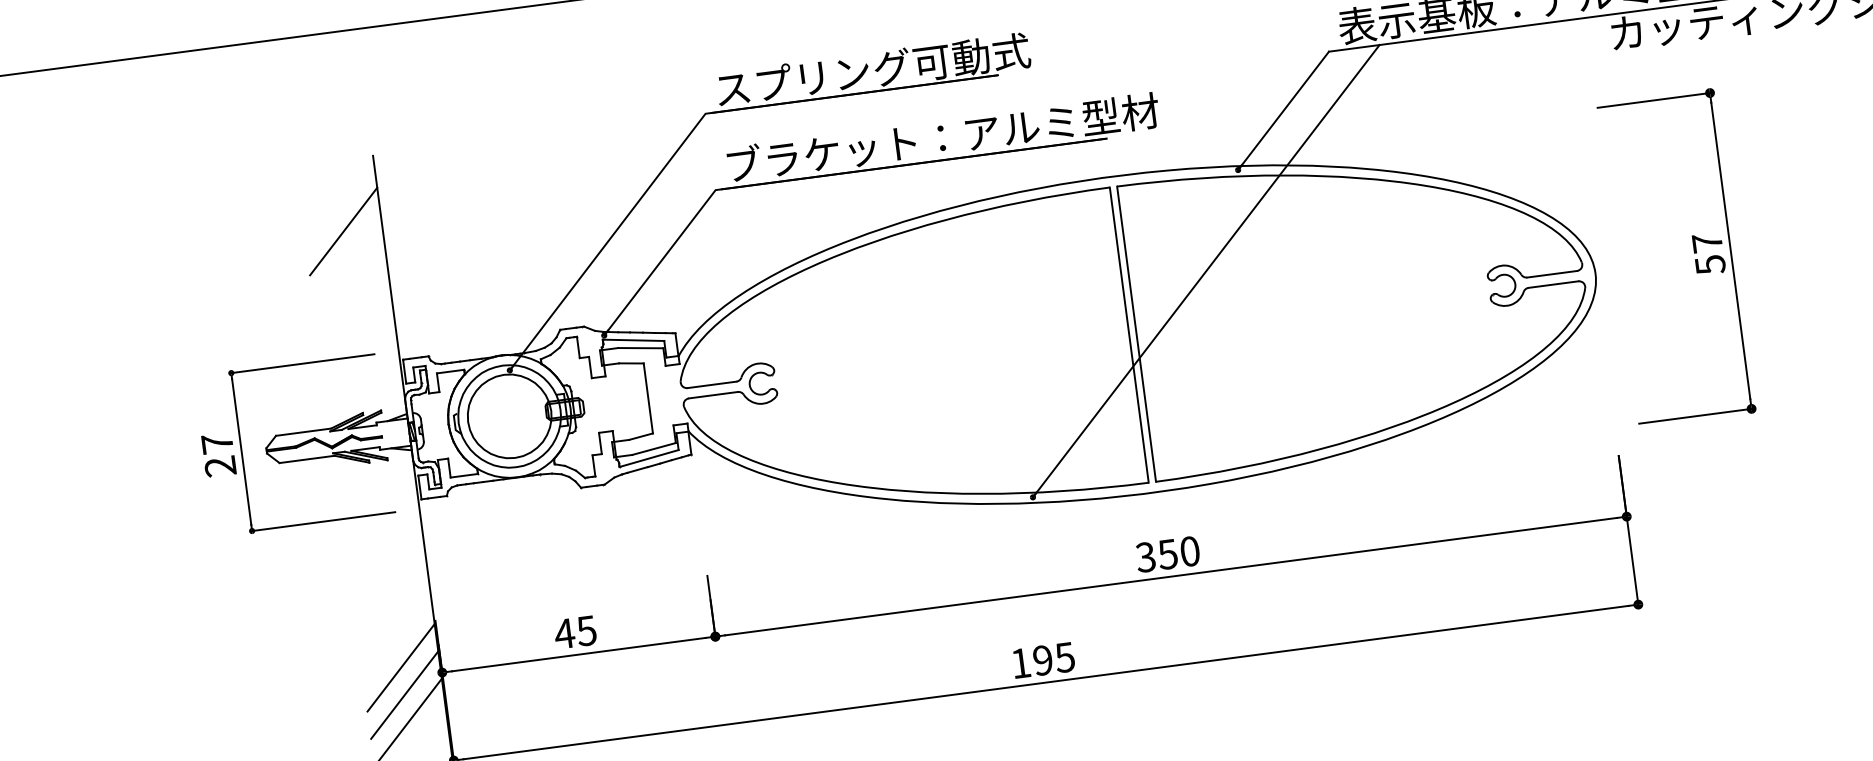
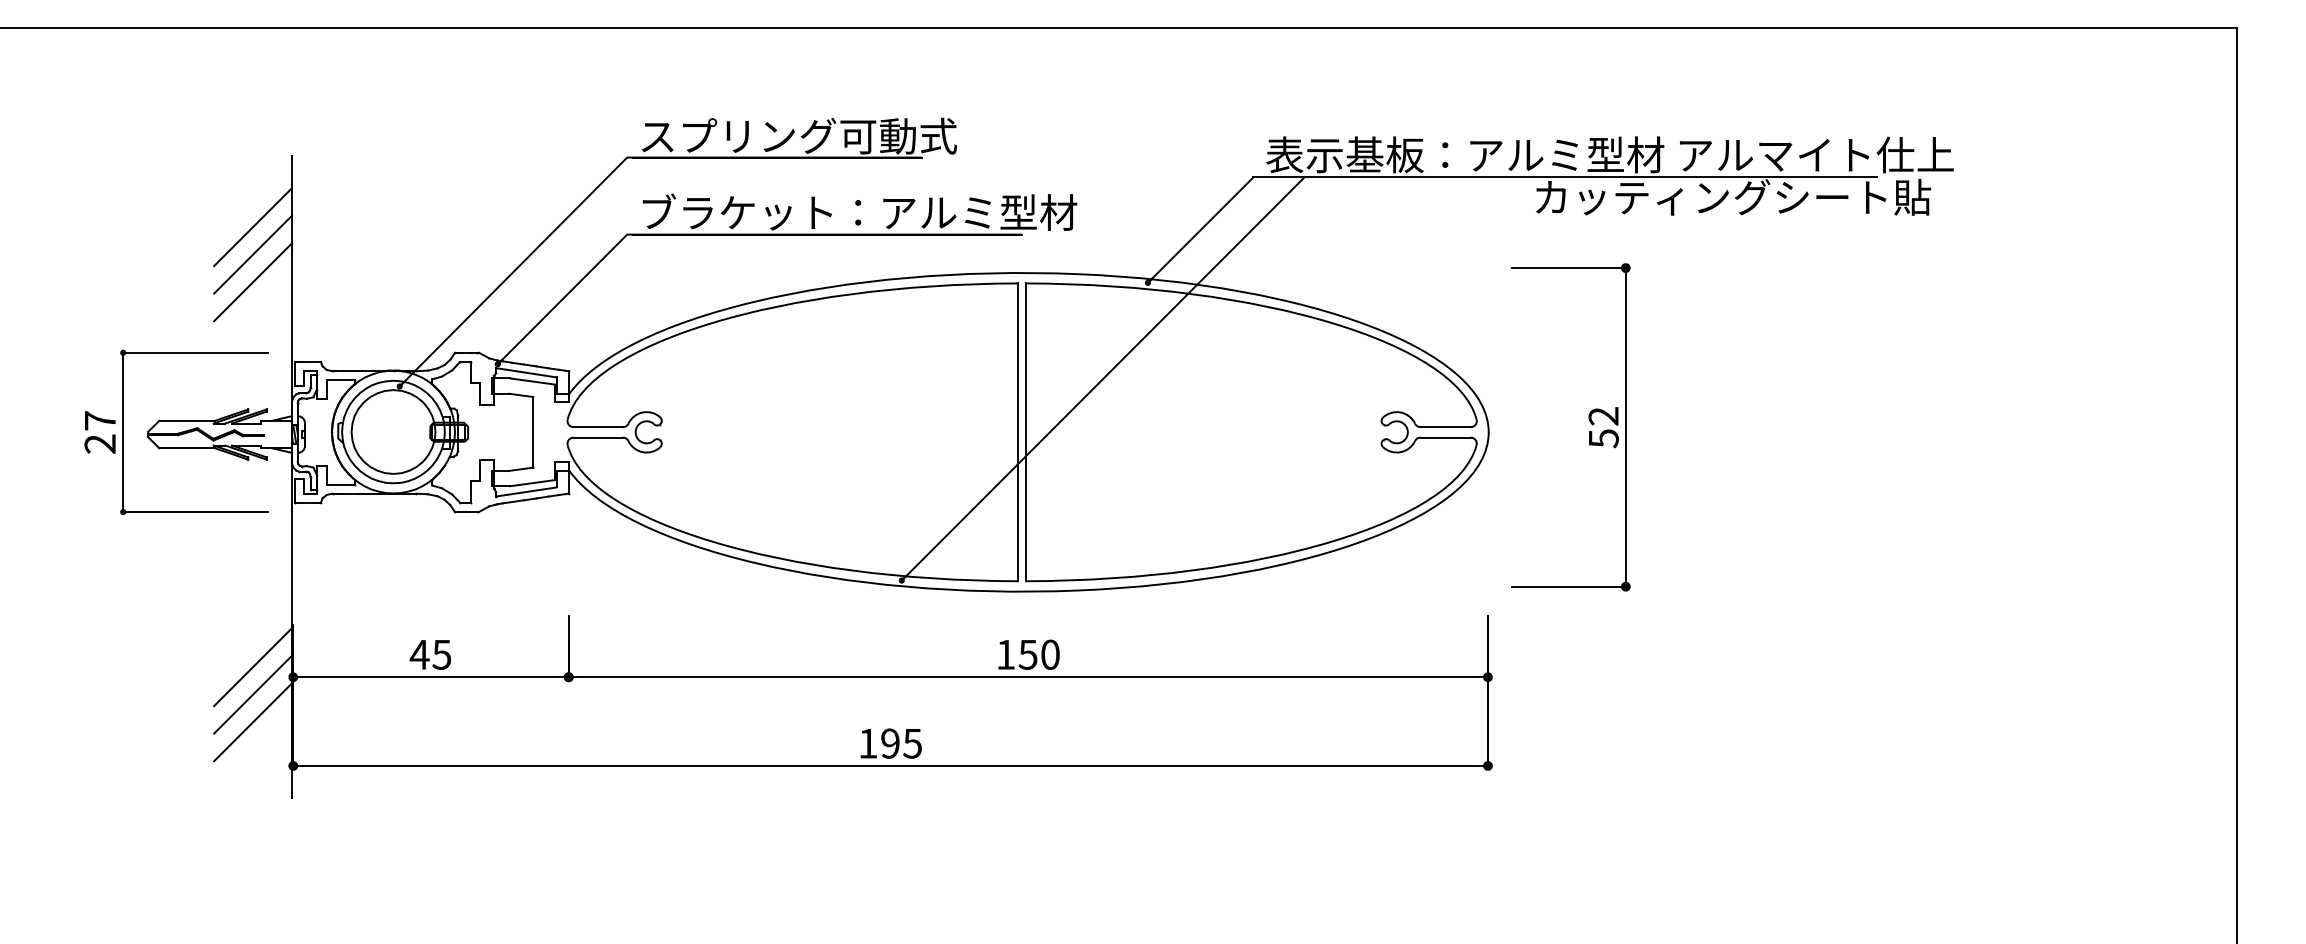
text: (1707, 243) -> (1603, 416), 57 -> 52
line: (347, 258) -> (253, 254), added
line: (351, 286) -> (253, 282), added
text: (1145, 557) -> (1005, 654), 350 -> 150

